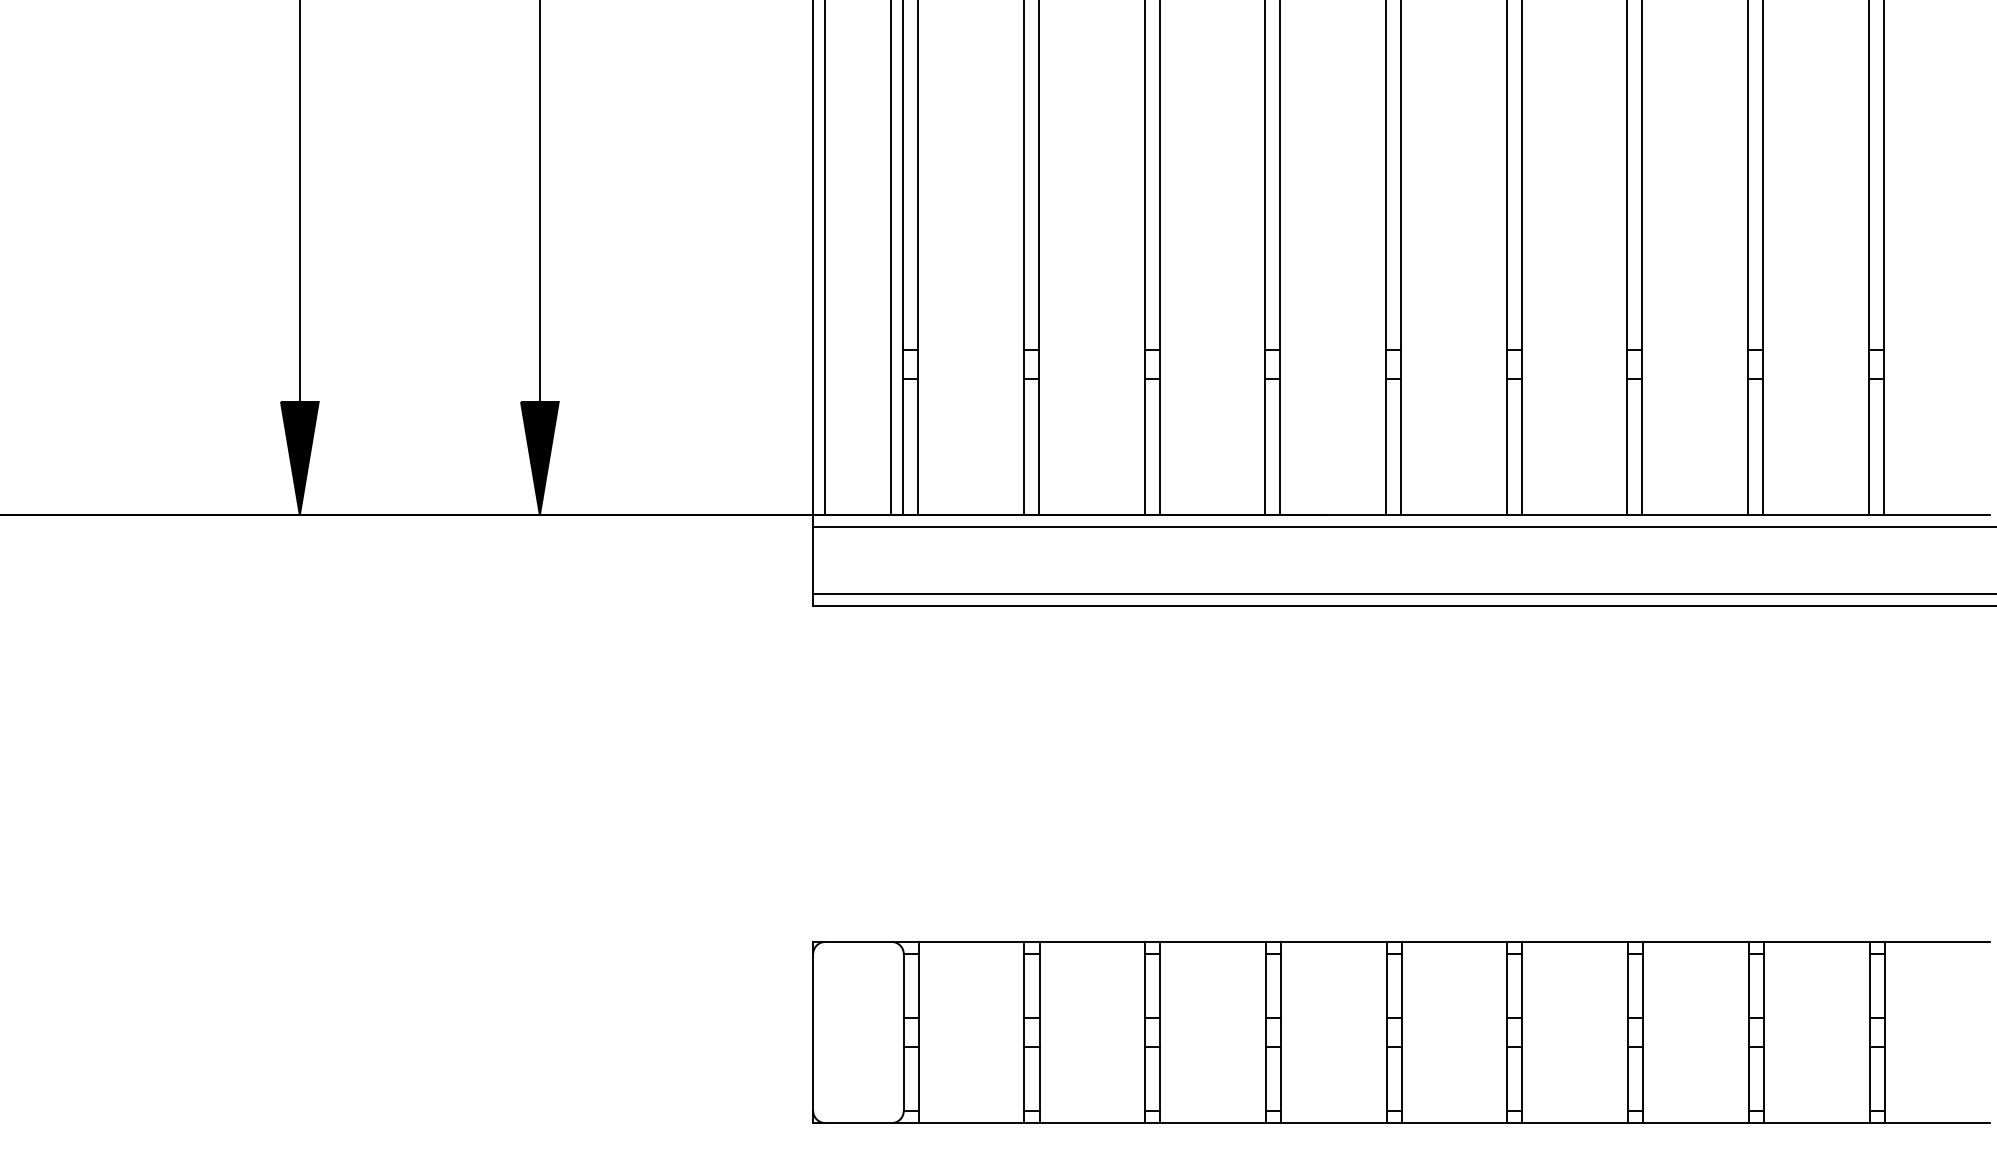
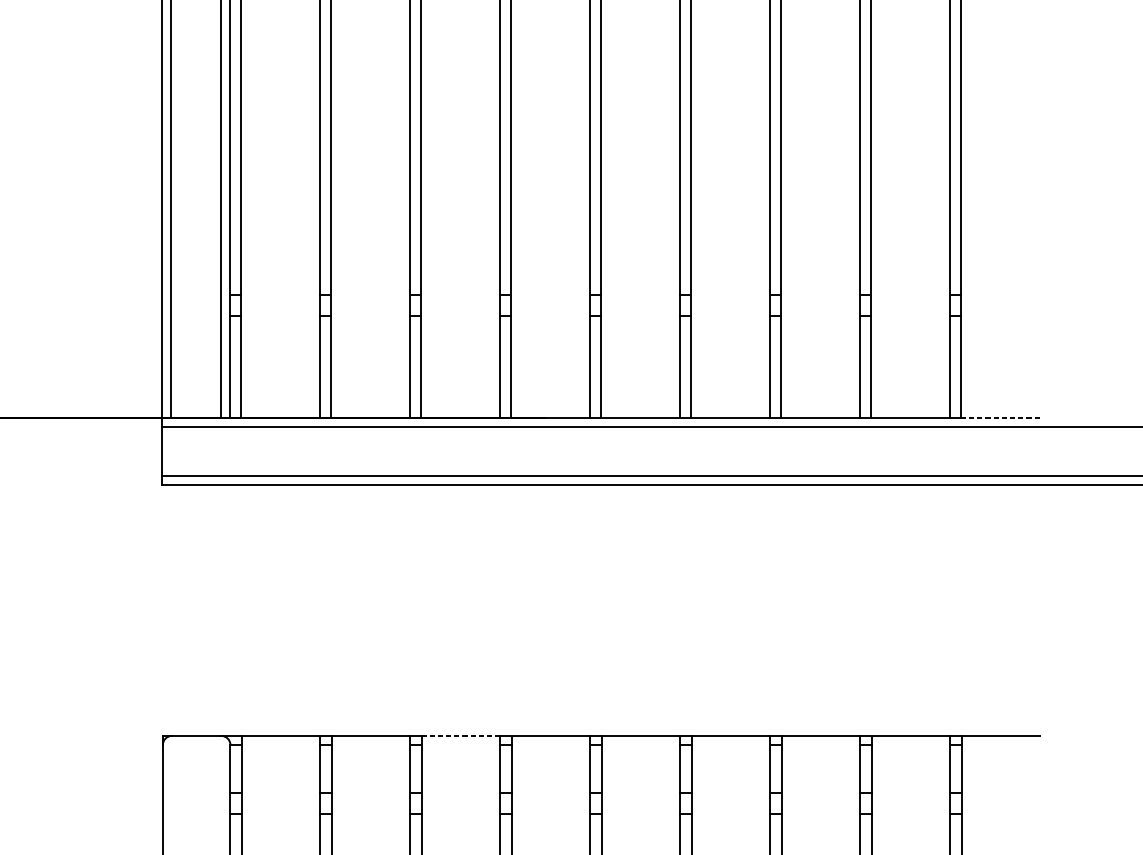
line: (1936, 515) -> (1000, 418), solid -> dashed
line: (1213, 941) -> (461, 735), solid -> dashed

